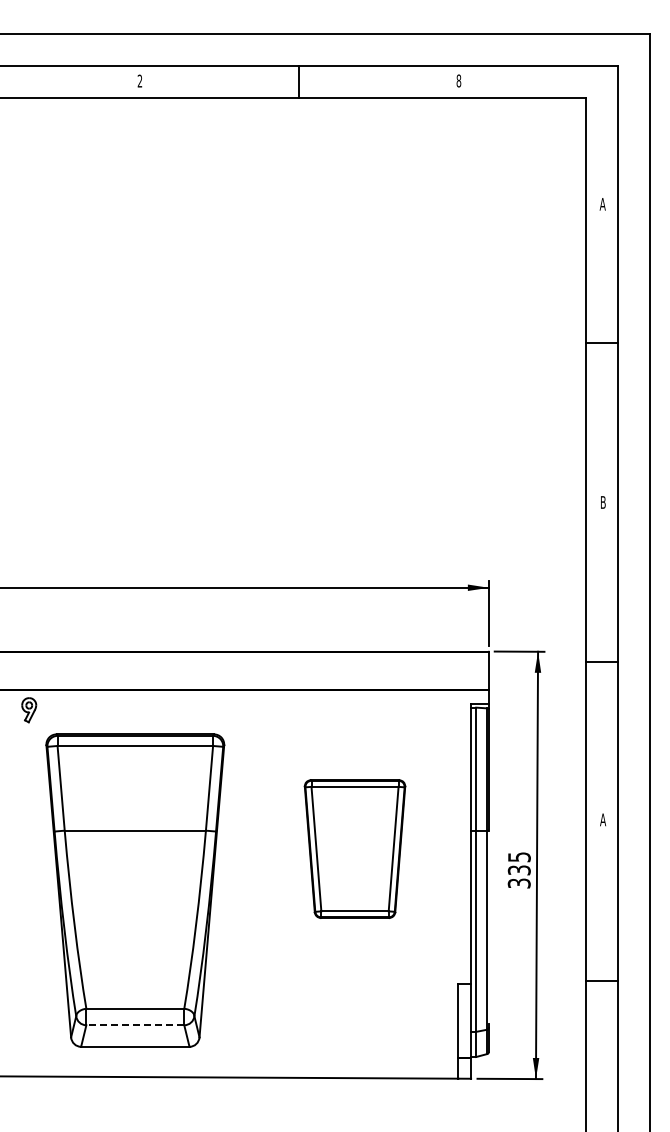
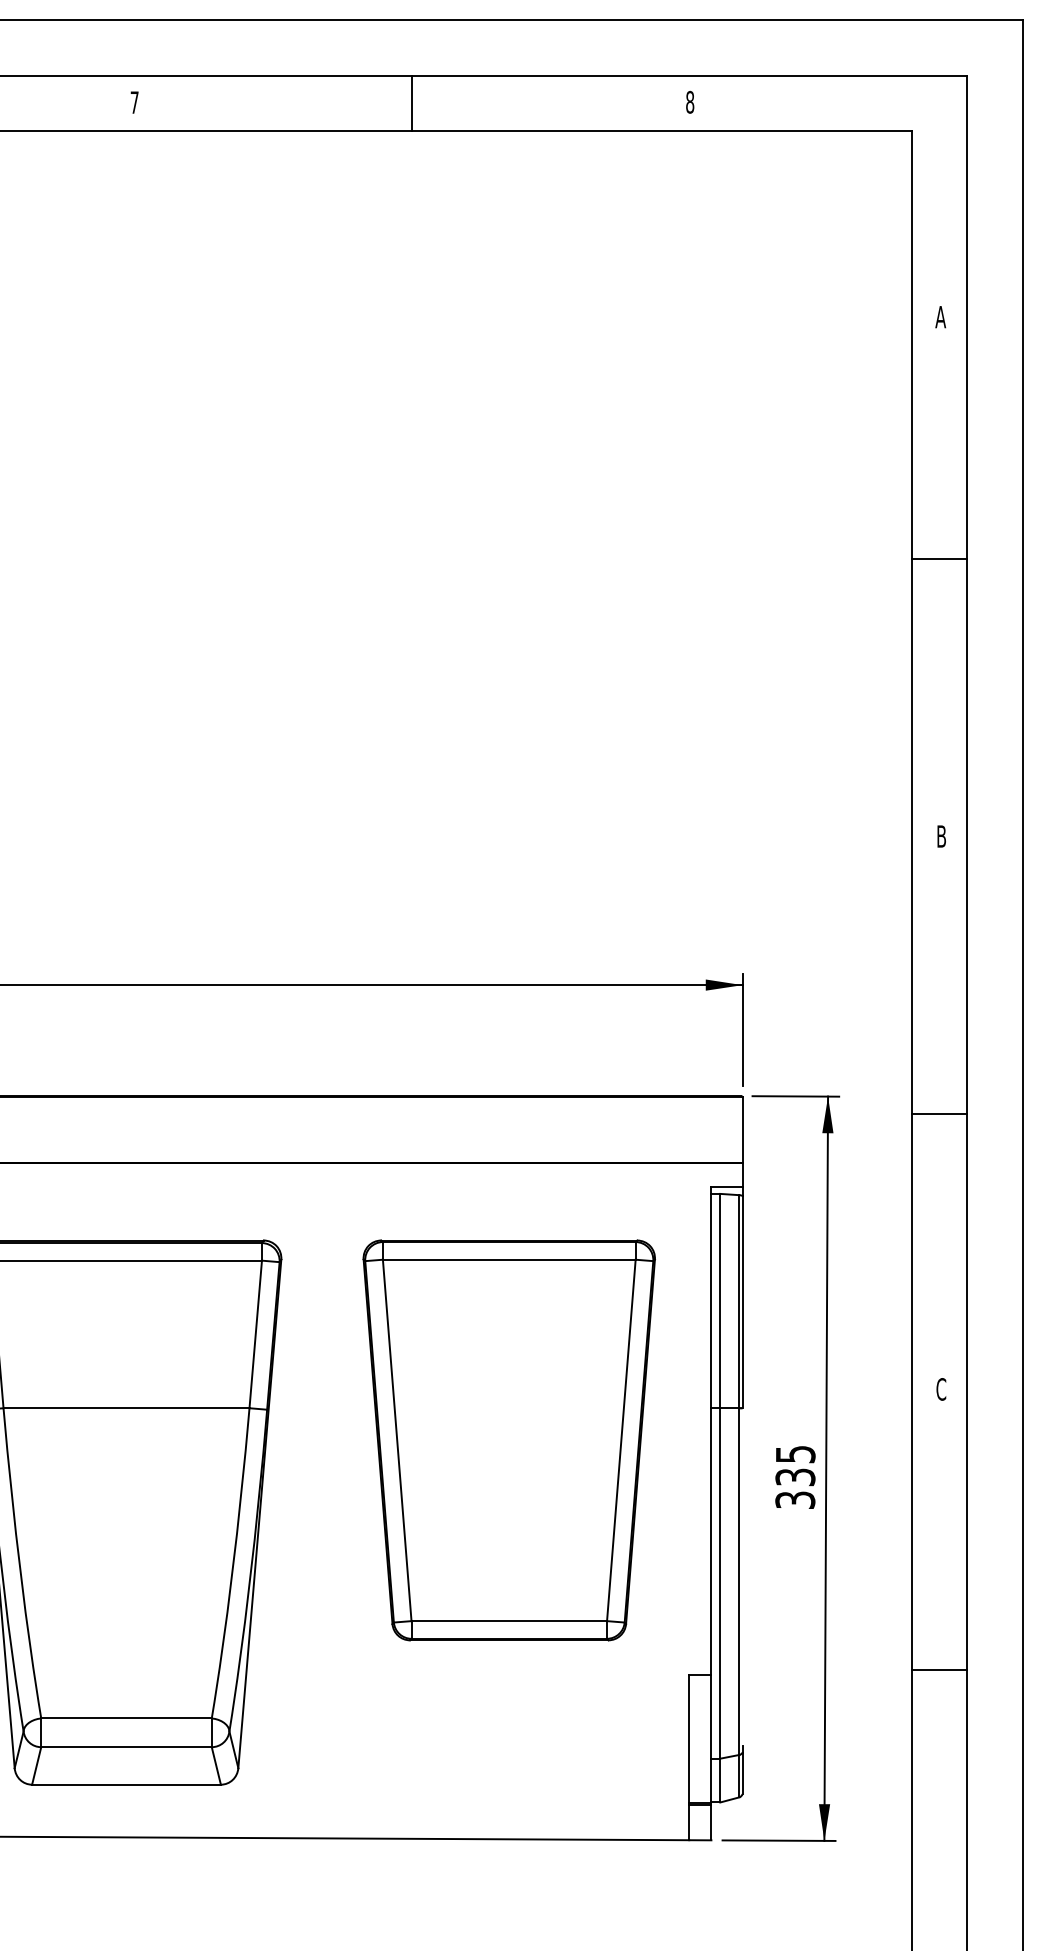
text: (139, 80) -> (133, 101), 2 -> 7
text: (603, 819) -> (942, 1388), A -> C
part: (354, 848) -> (508, 1439), size x1.67
line: (135, 1025) -> (126, 1747), dashed -> solid

